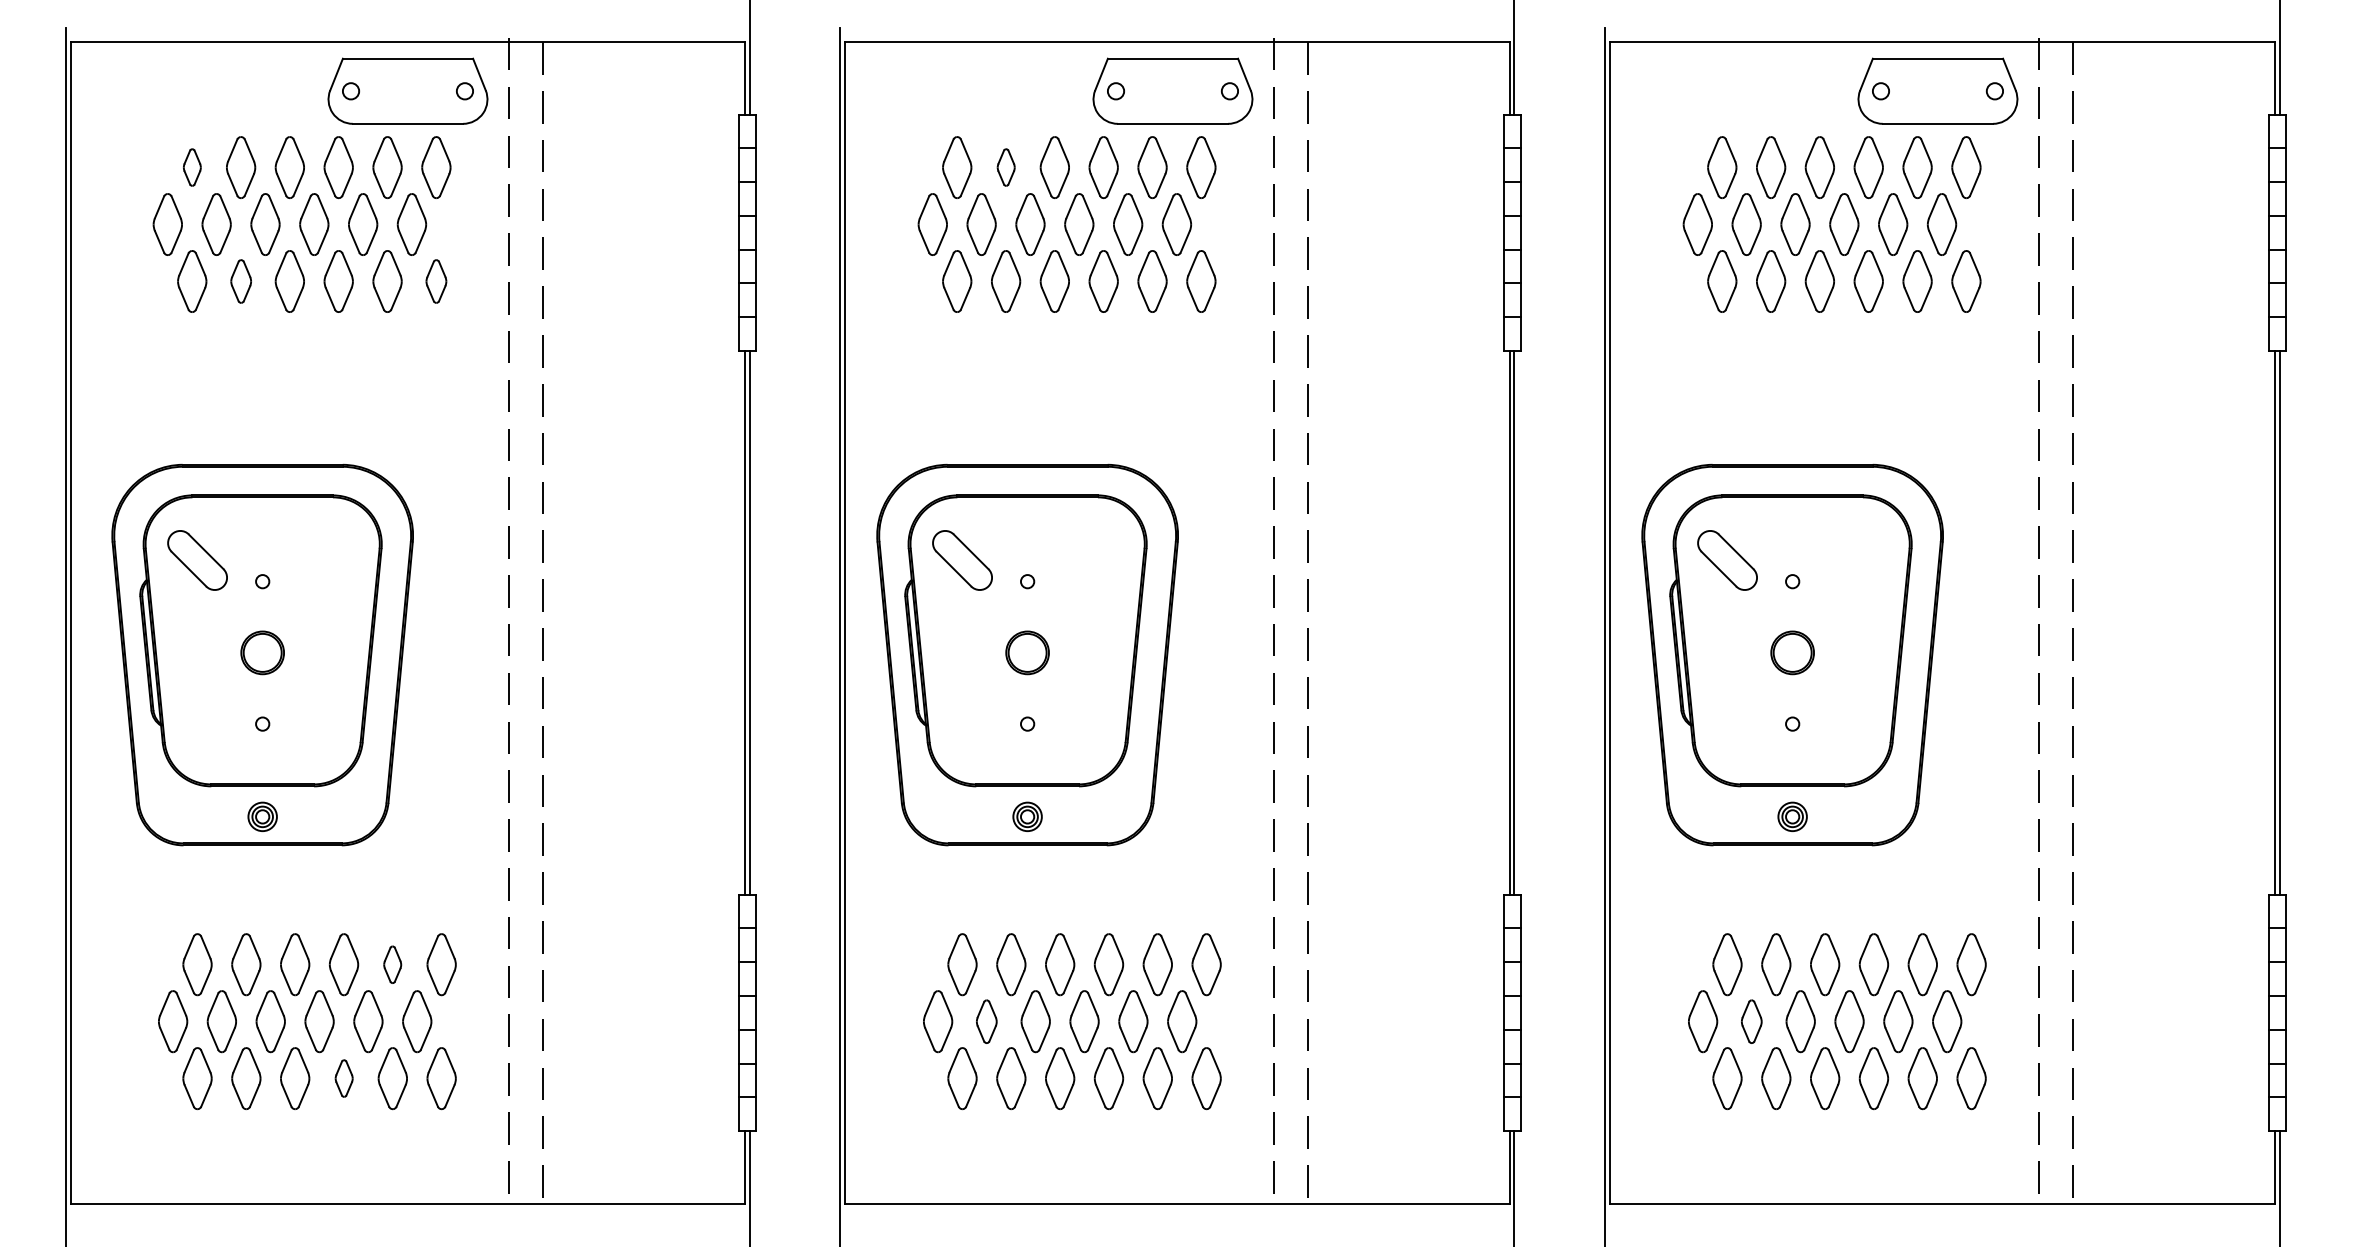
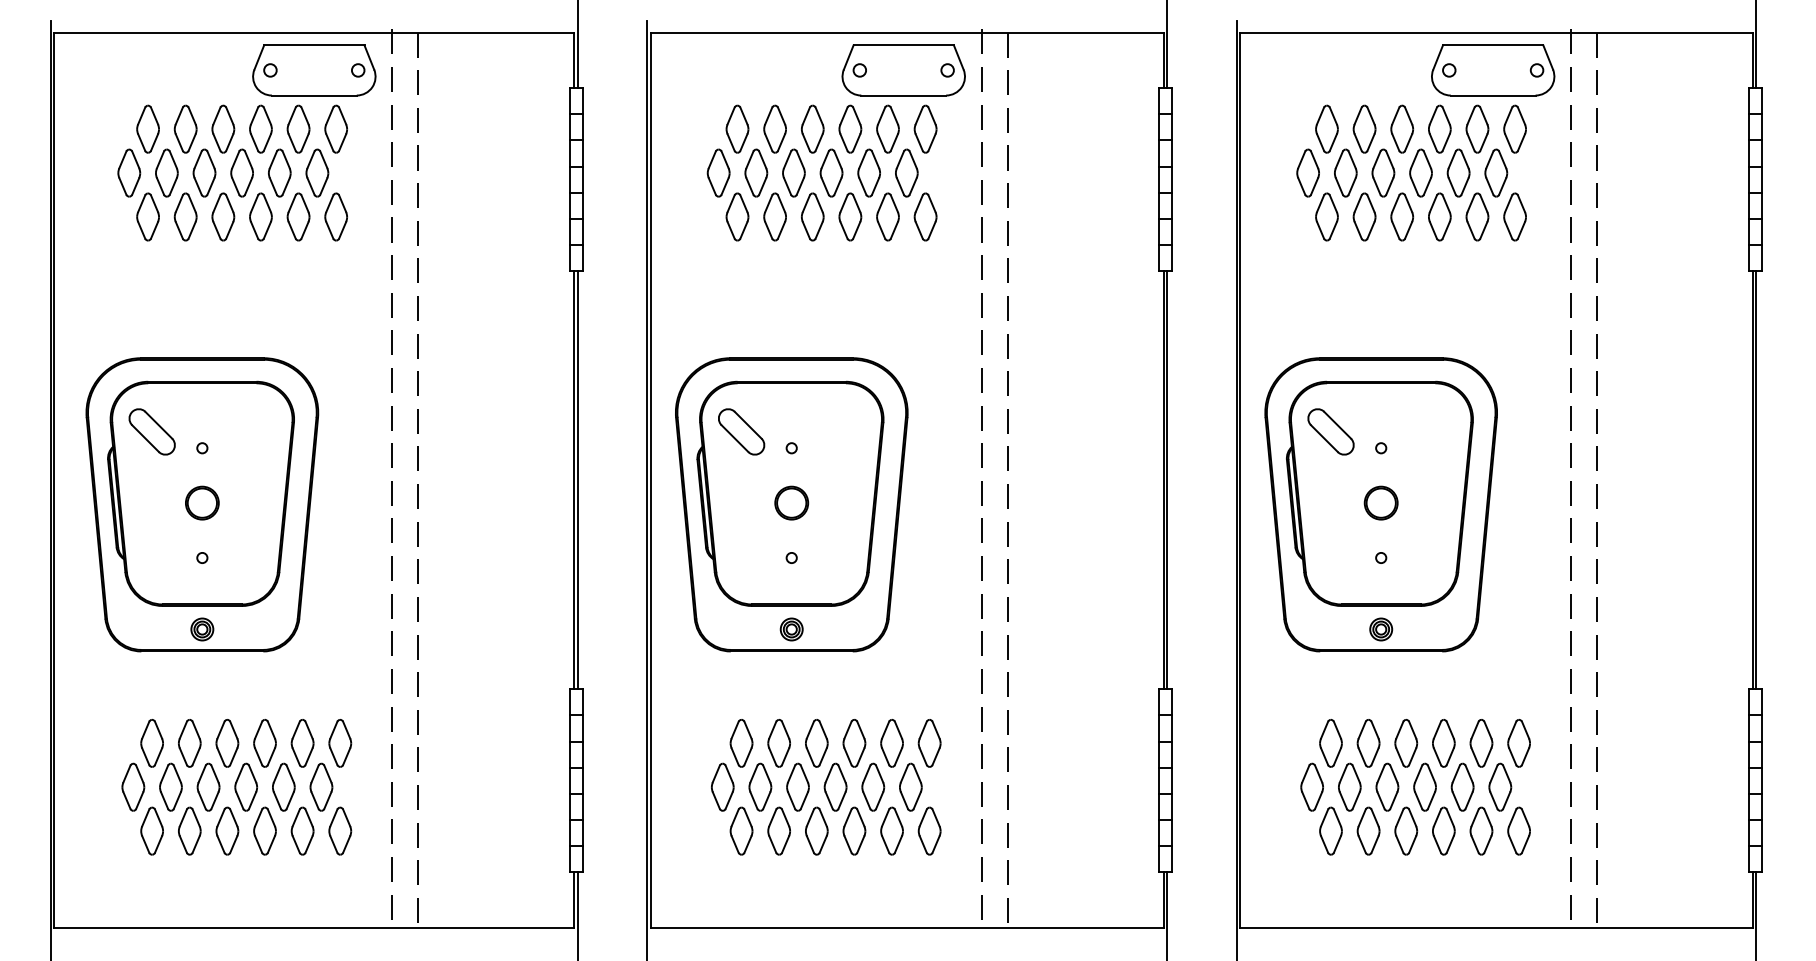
part: (192, 167) -> (148, 129), size x1.67
part: (1006, 167) -> (775, 129), size x1.67
part: (241, 281) -> (186, 216), size x1.43
part: (436, 281) -> (336, 216), size x1.43
part: (392, 964) -> (302, 743), size x1.67
part: (986, 1021) -> (760, 787), size x1.43
part: (1751, 1021) -> (1349, 787), size x1.43
part: (344, 1078) -> (265, 831), size x1.67

